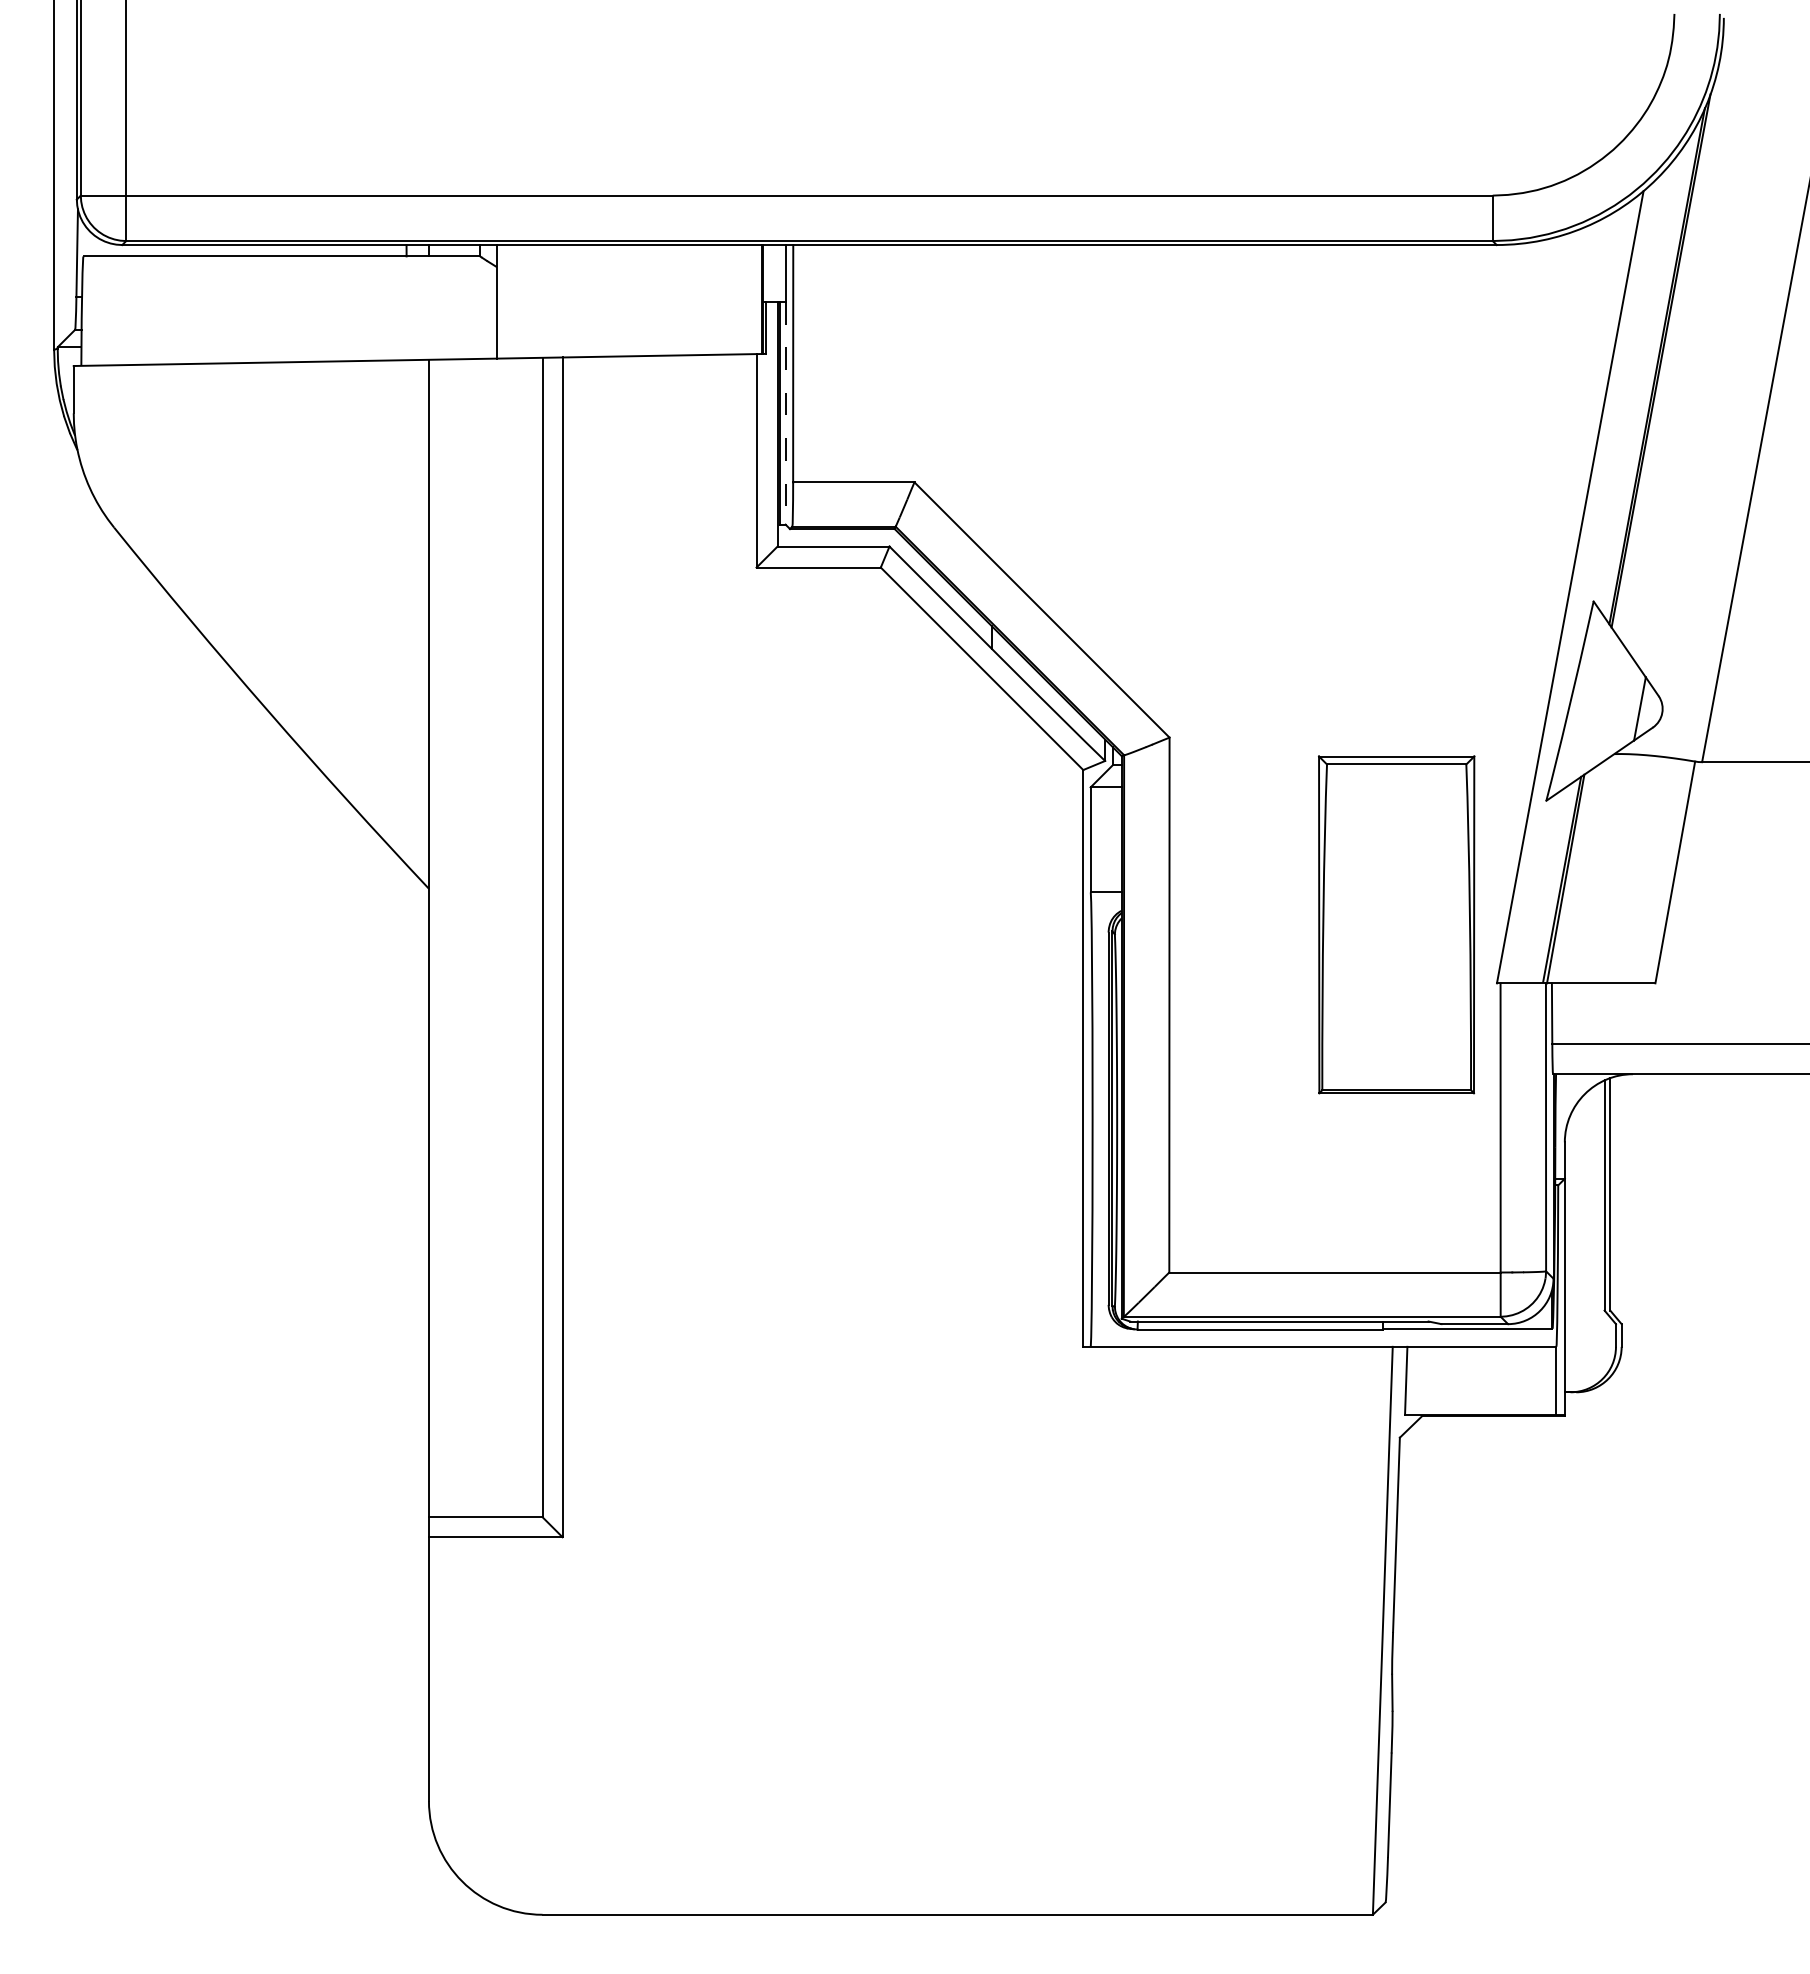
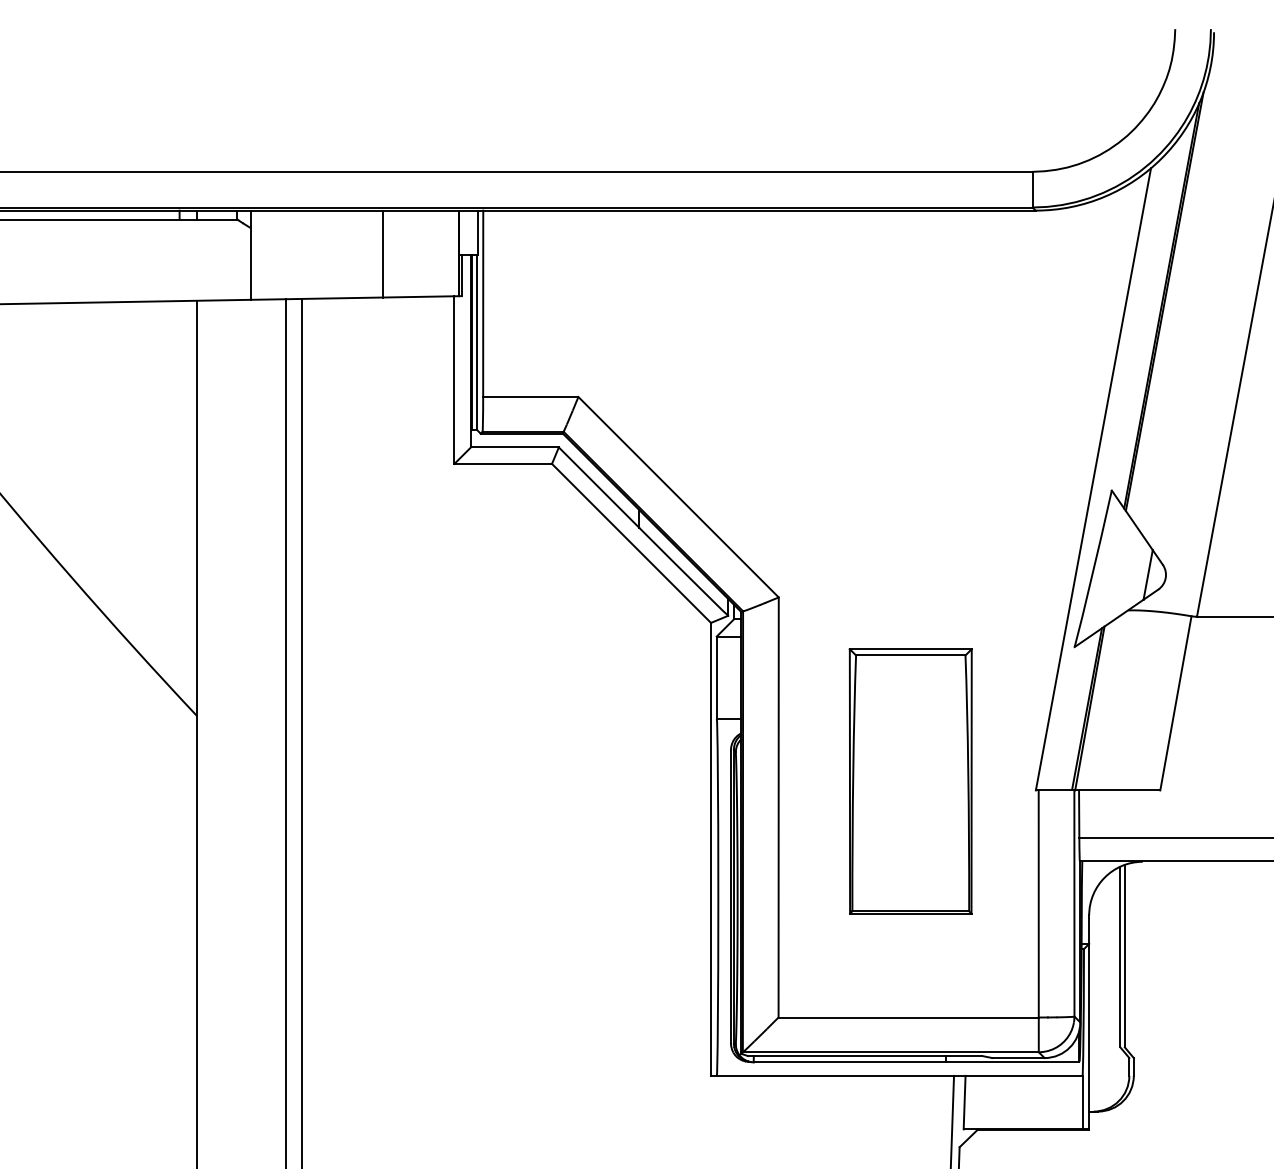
line: (665, 300) -> (382, 254), added
line: (785, 413) -> (477, 342), dashed -> solid
part: (1396, 924) -> (910, 781), moved

